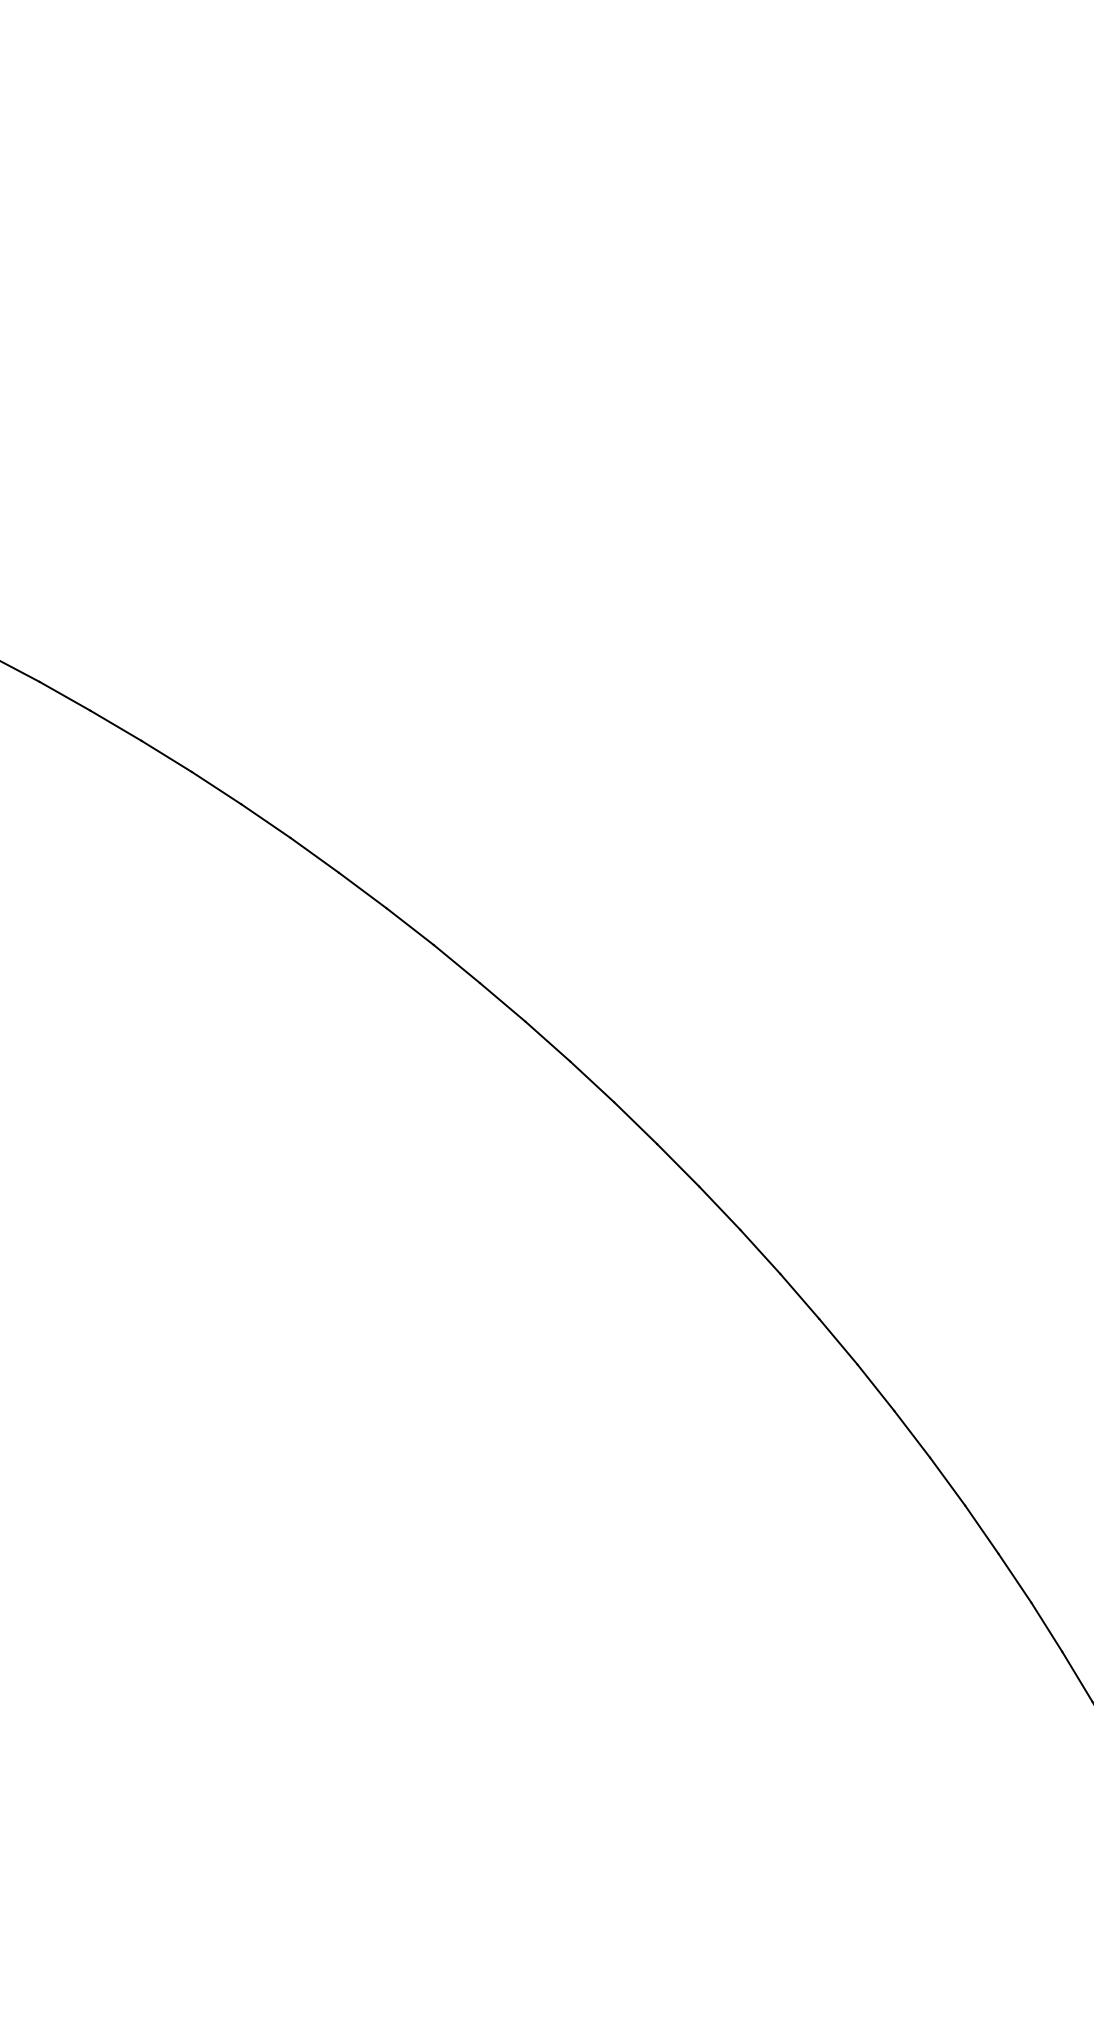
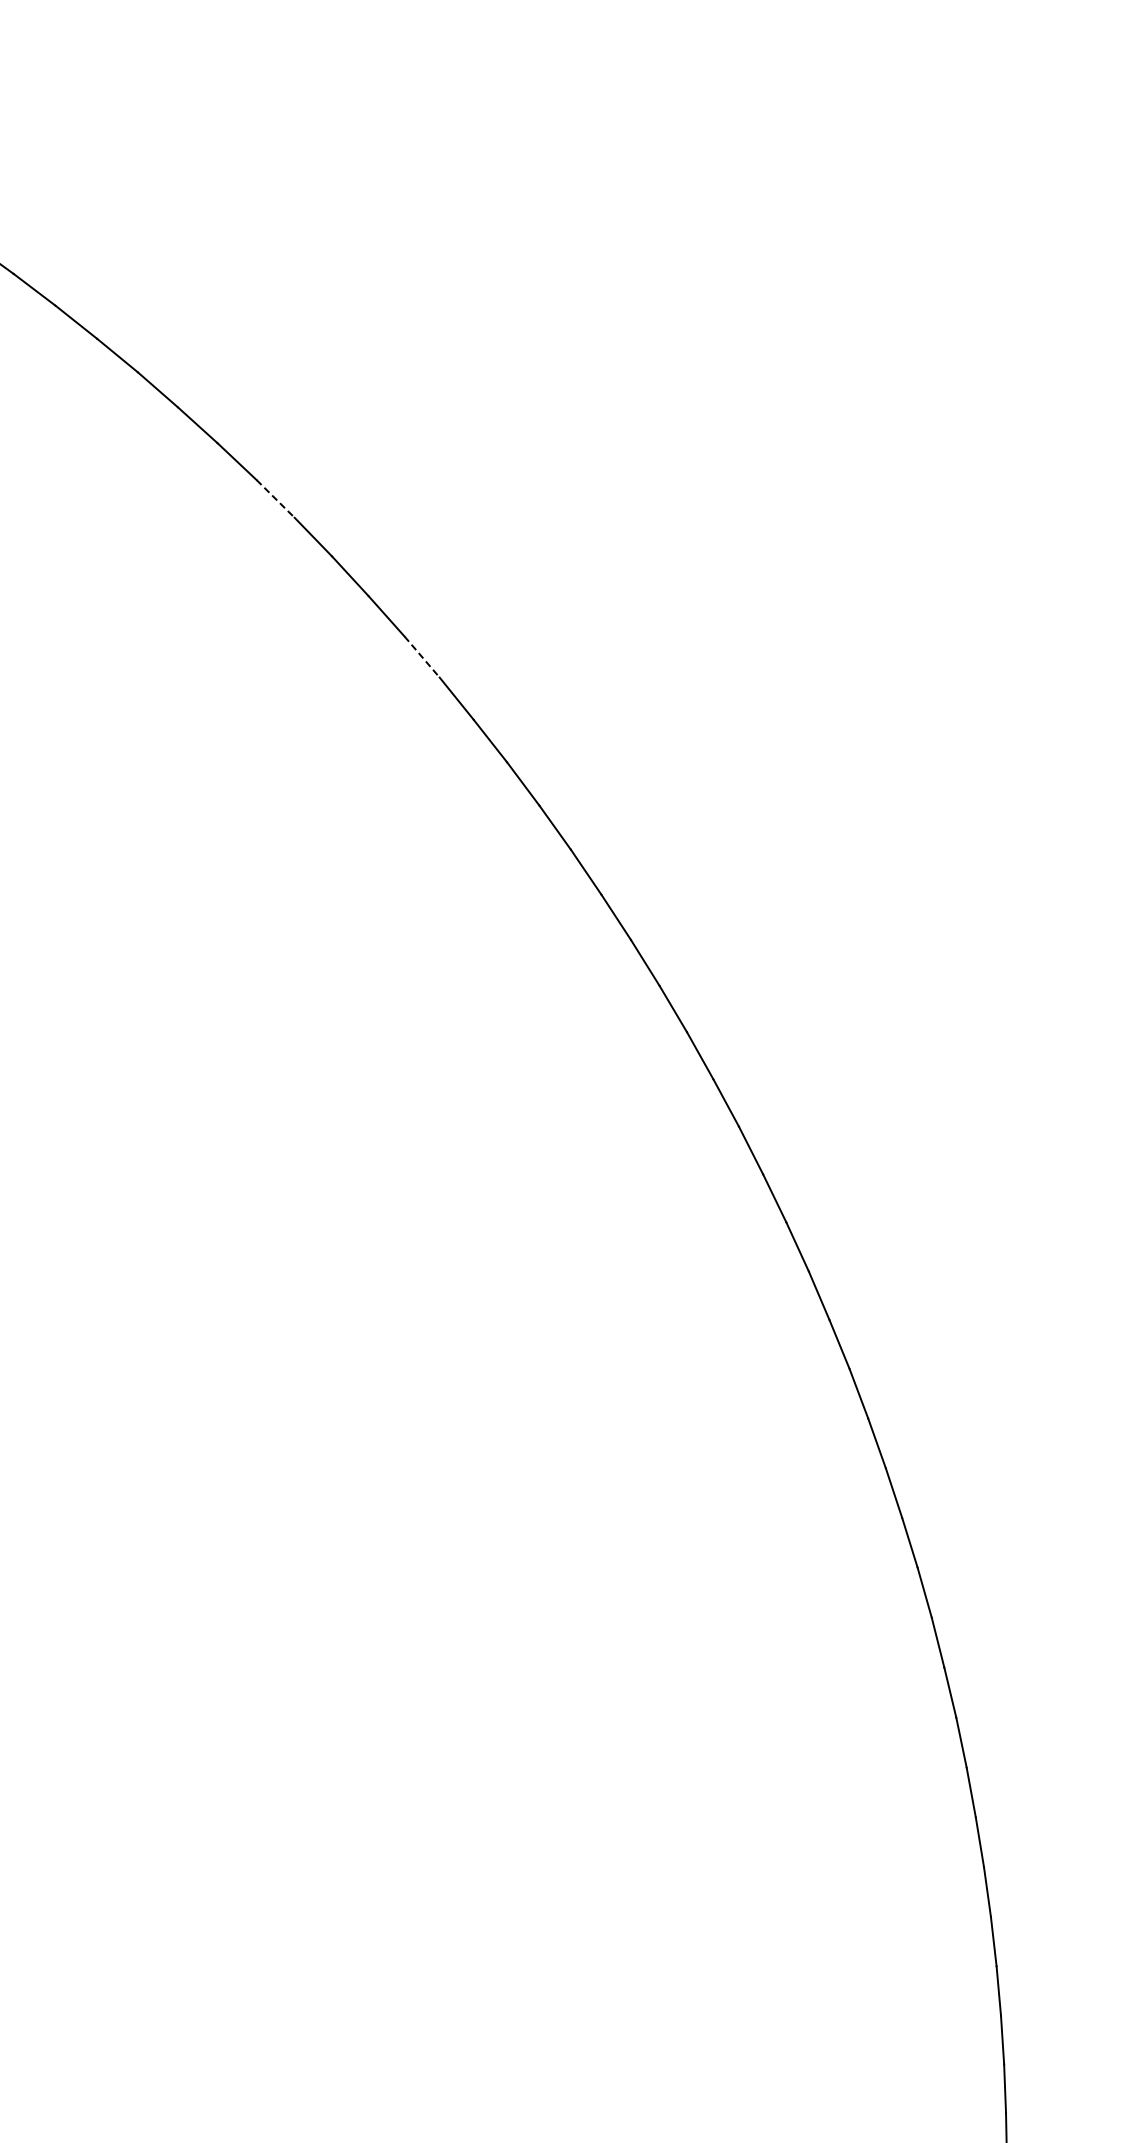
line: (216, 787) -> (275, 498), solid -> dashed
line: (410, 927) -> (422, 657), solid -> dashed

